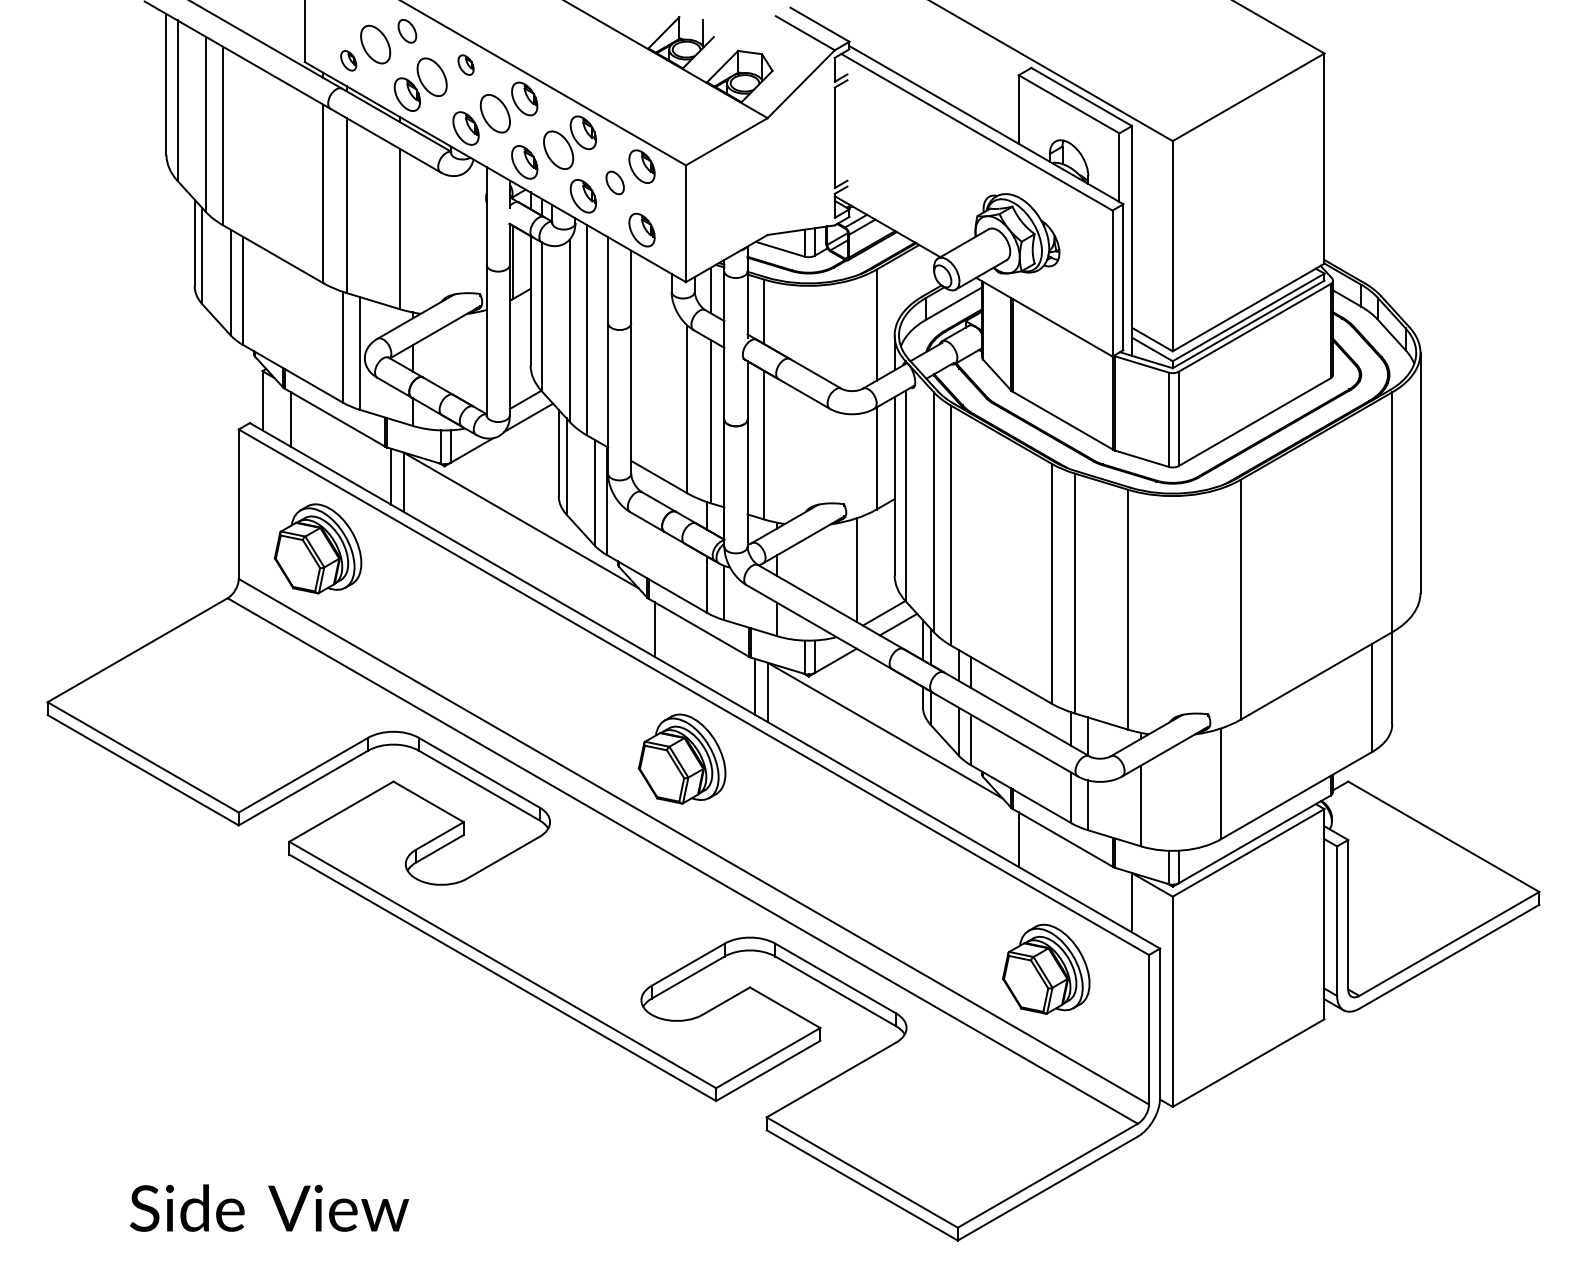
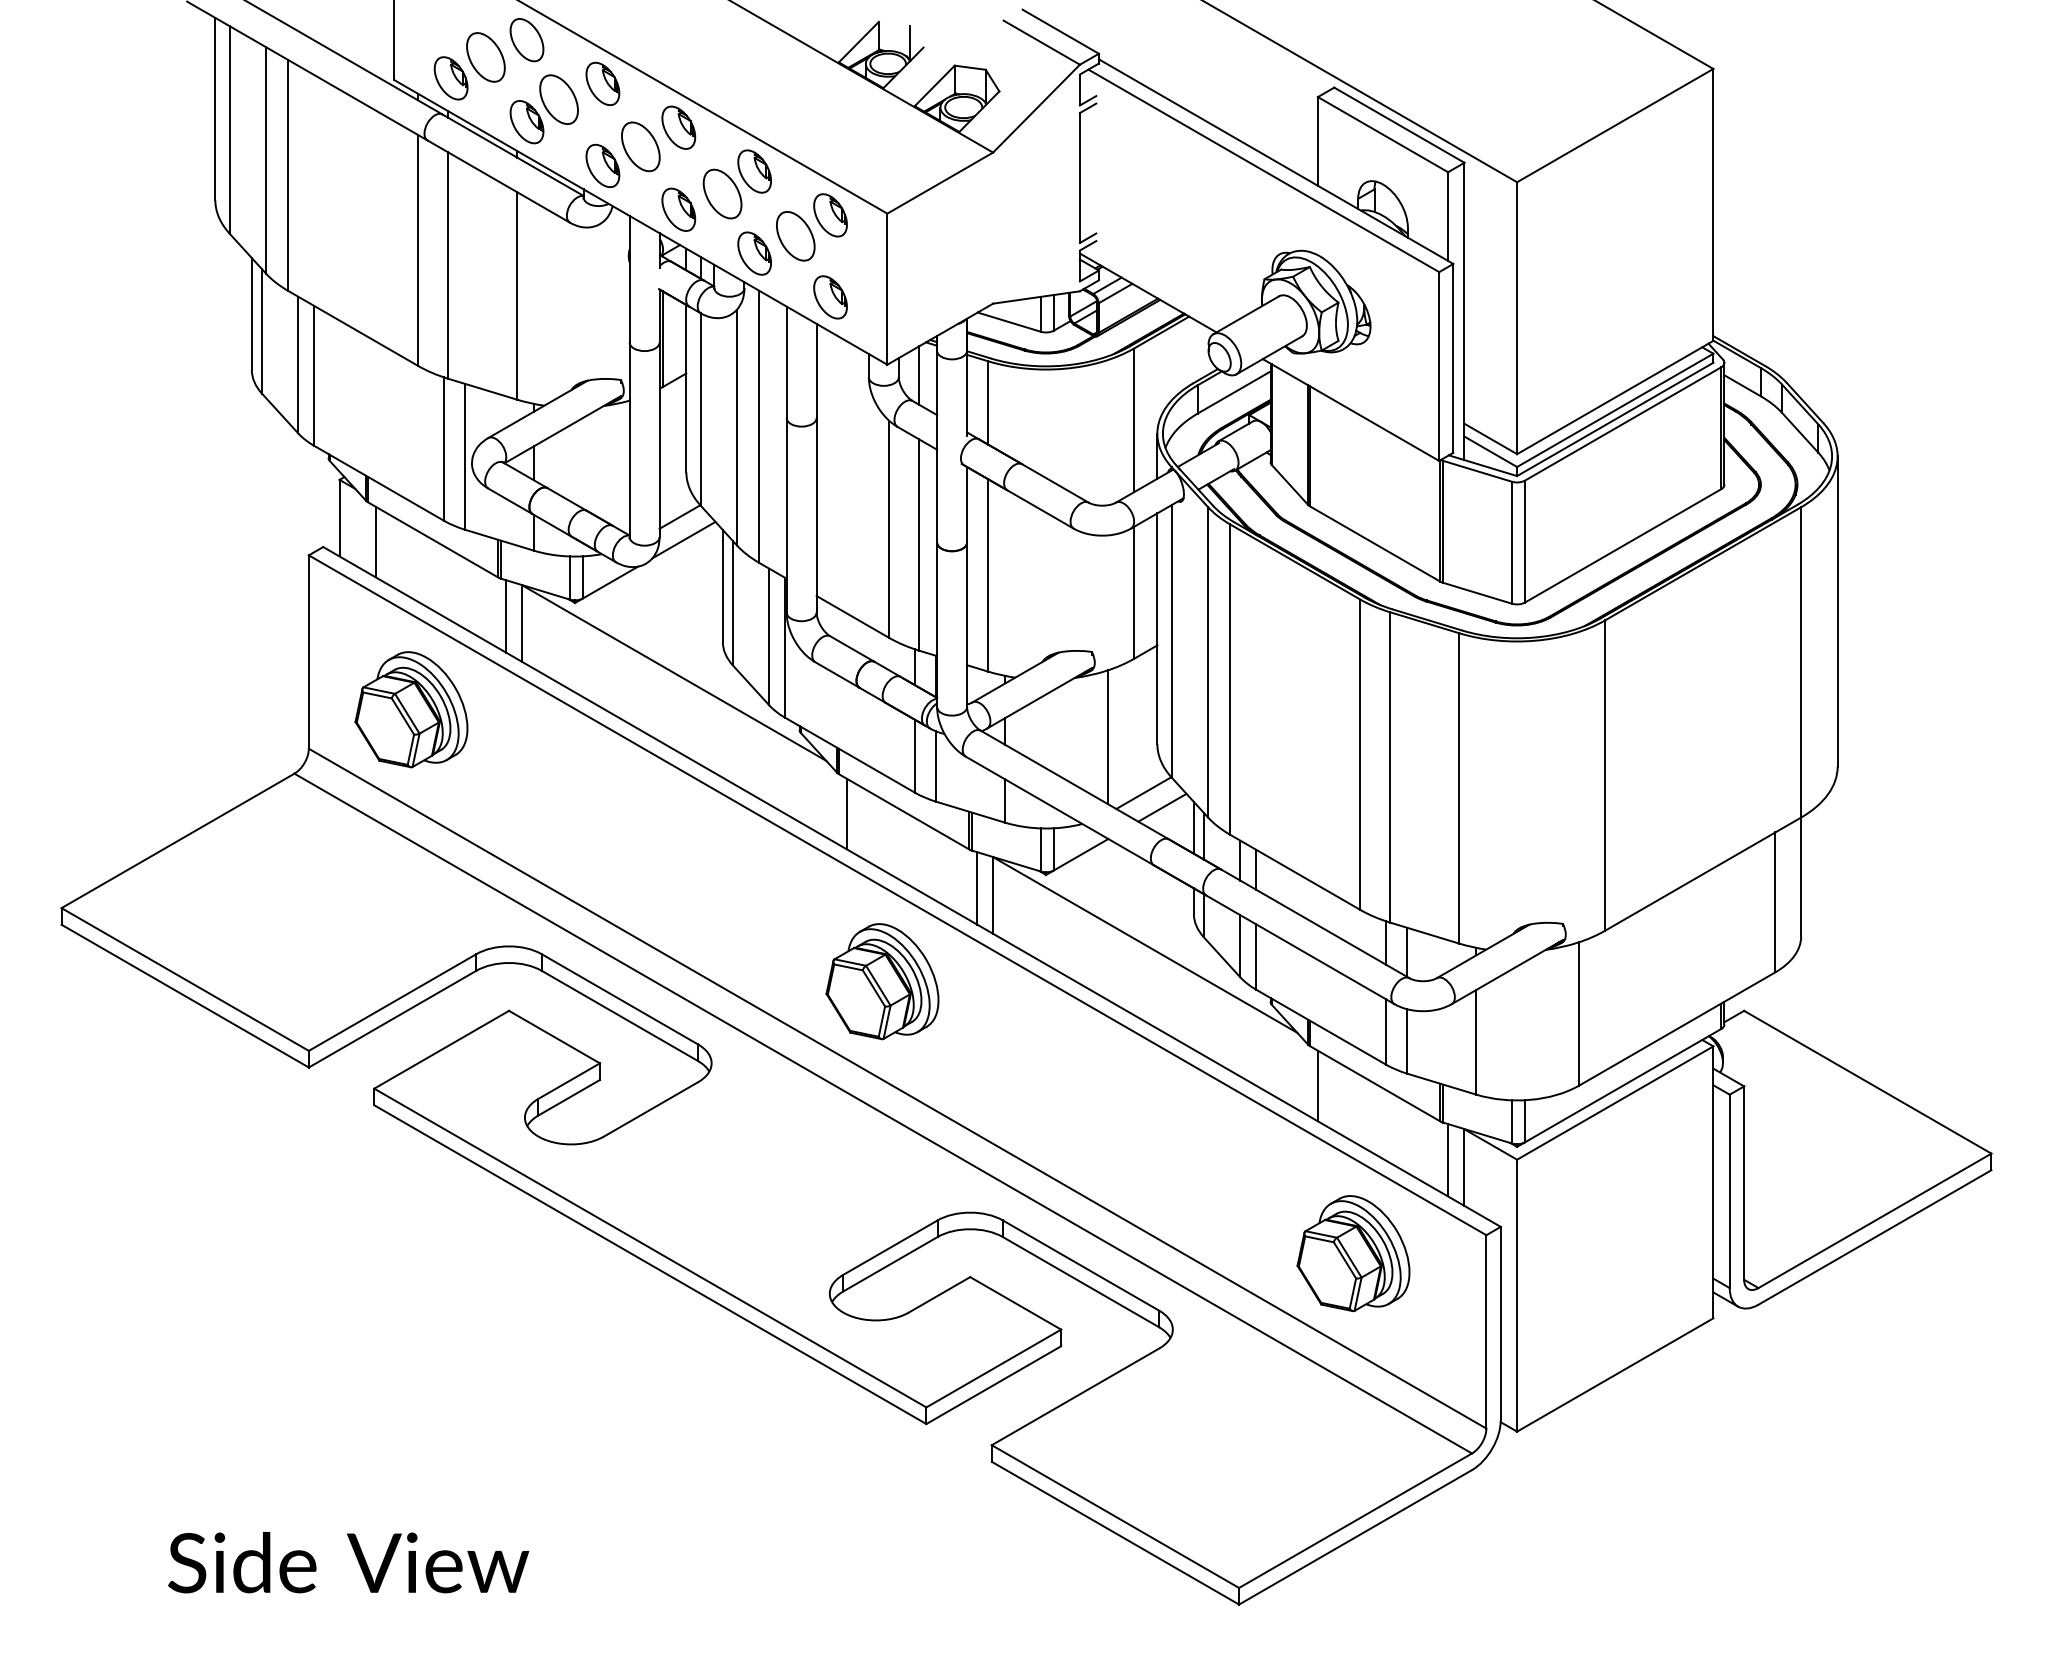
part: (407, 31) -> (526, 40), size x1.43
part: (348, 60) -> (450, 78), size x1.67
part: (465, 64) -> (602, 83), size x1.67
part: (614, 183) -> (795, 236), size x1.67
line: (1119, 897) -> (1448, 1160), added

